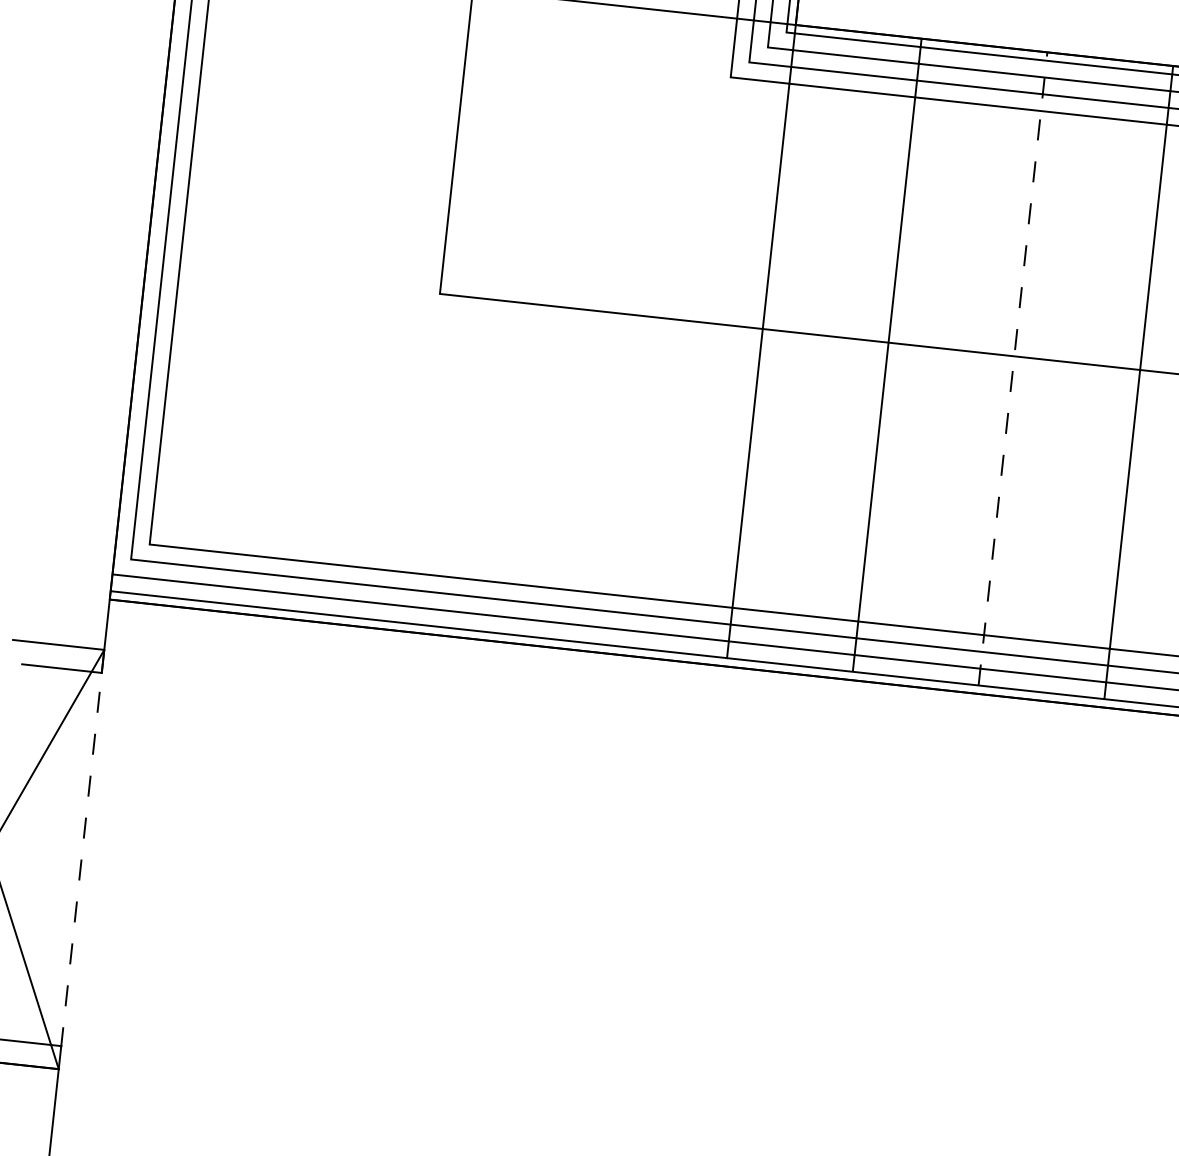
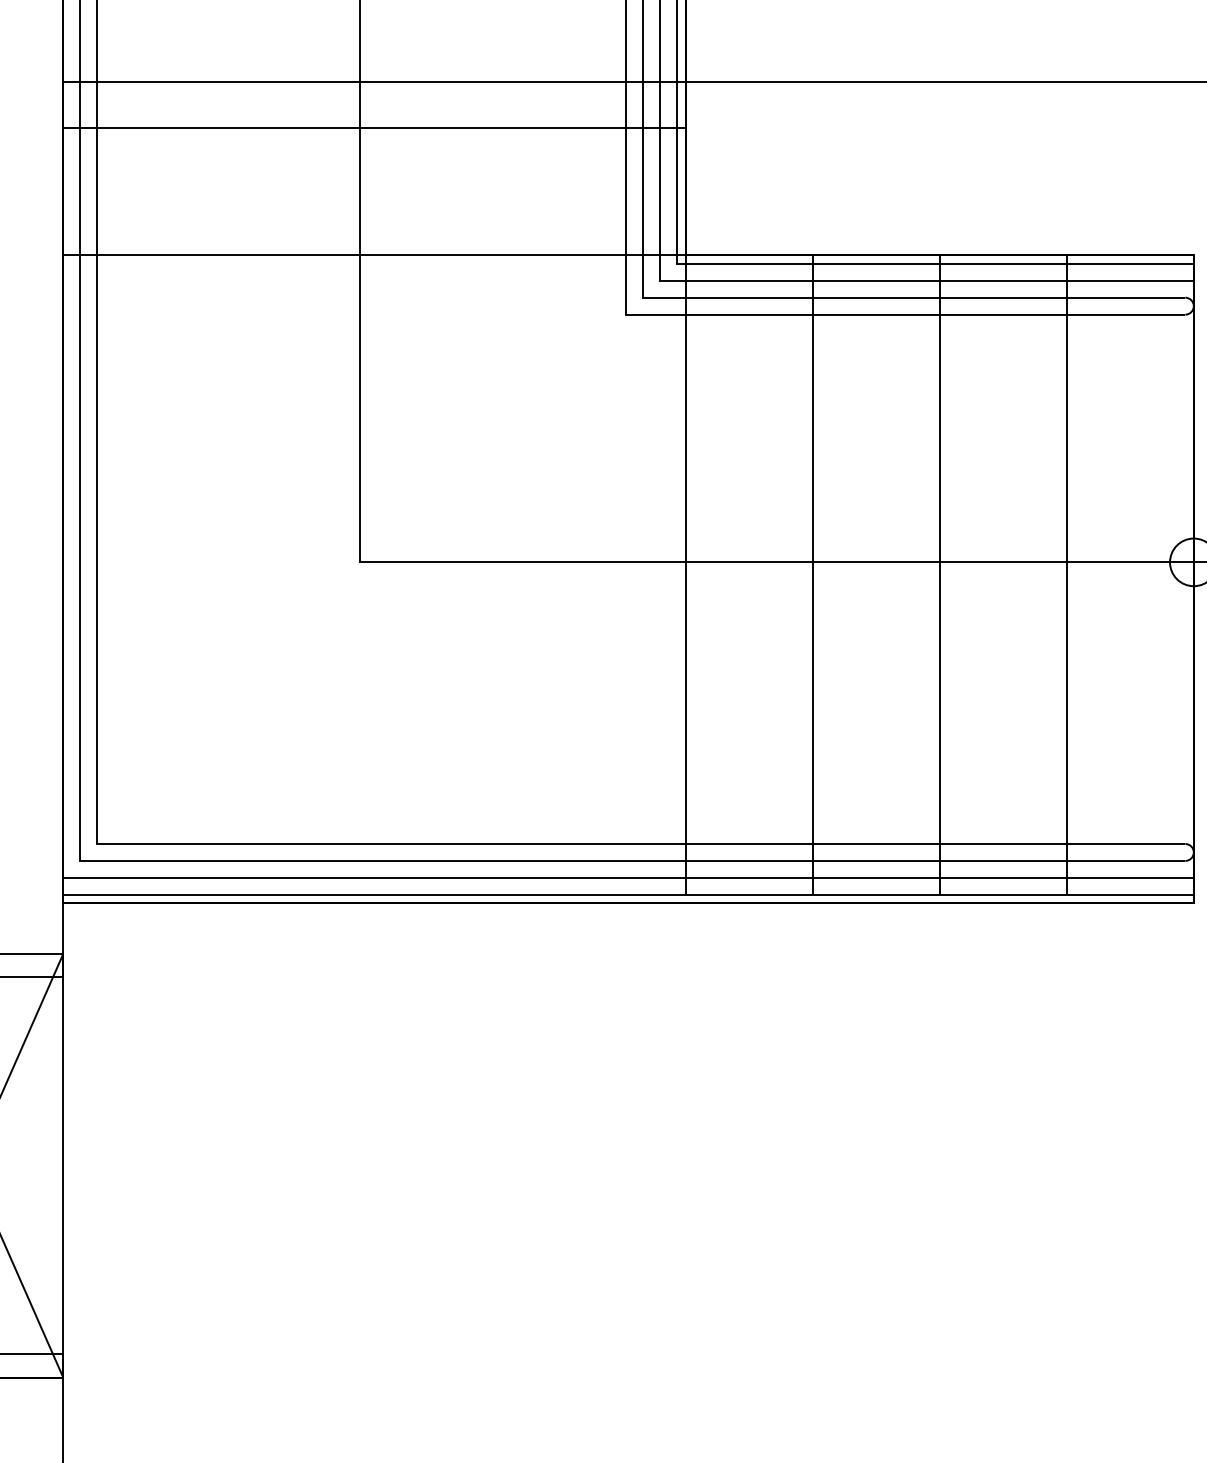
line: (1012, 369) -> (939, 575), dashed -> solid
line: (81, 859) -> (63, 1165), dashed -> solid

